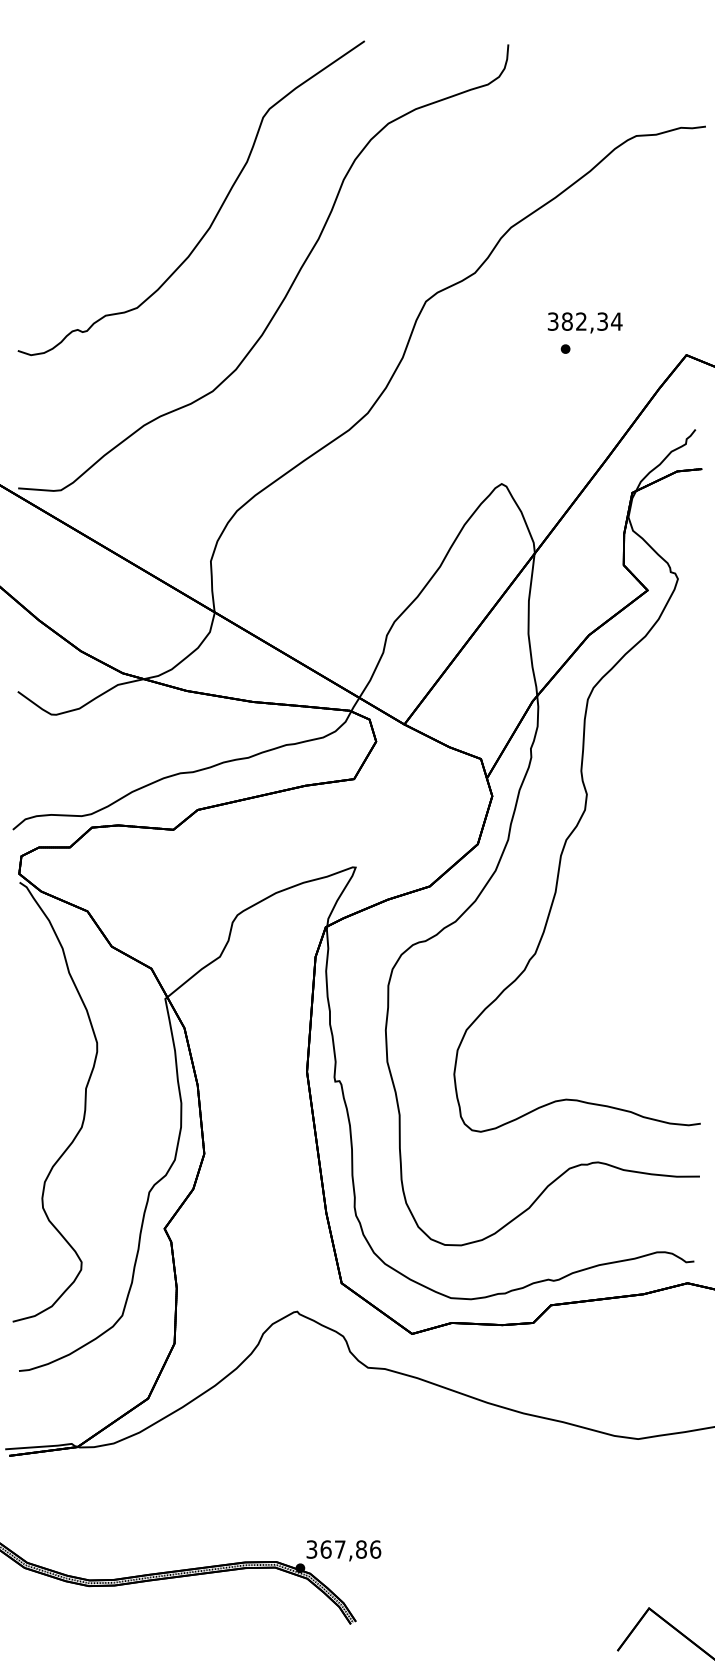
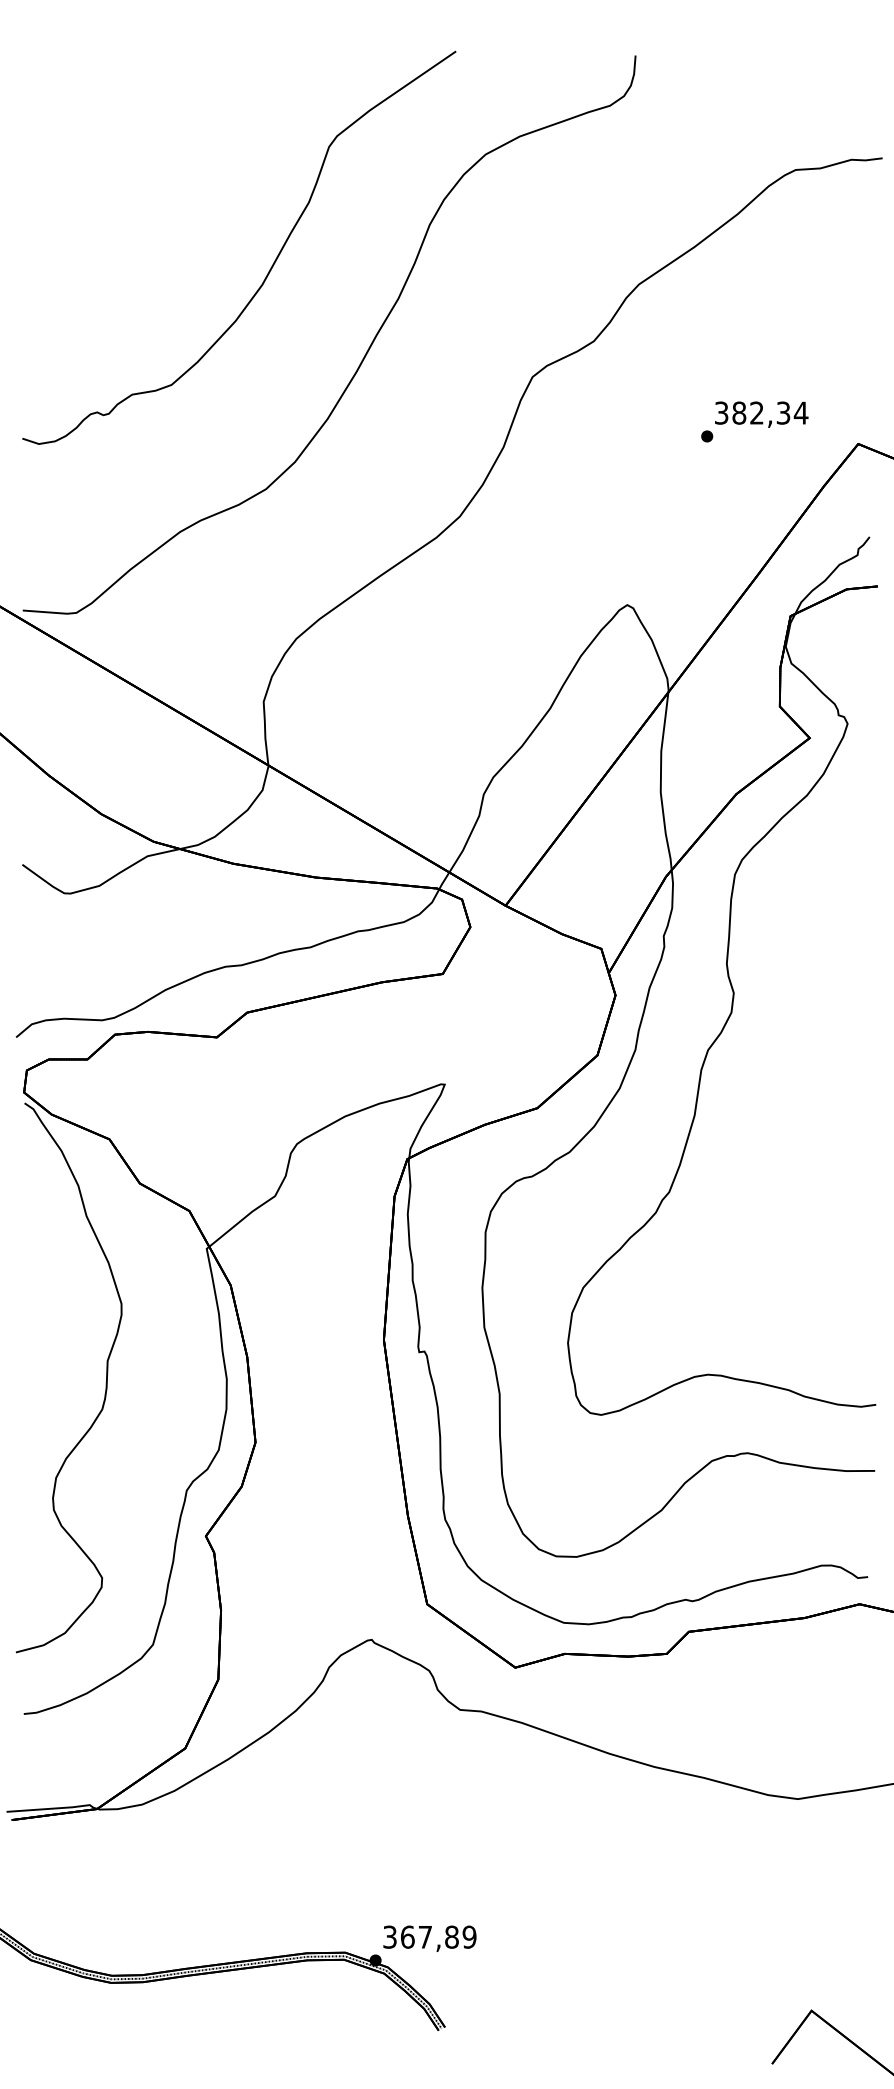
text: (585, 322) -> (761, 414), moved
text: (375, 1549) -> (469, 1936), 367,86 -> 367,89

